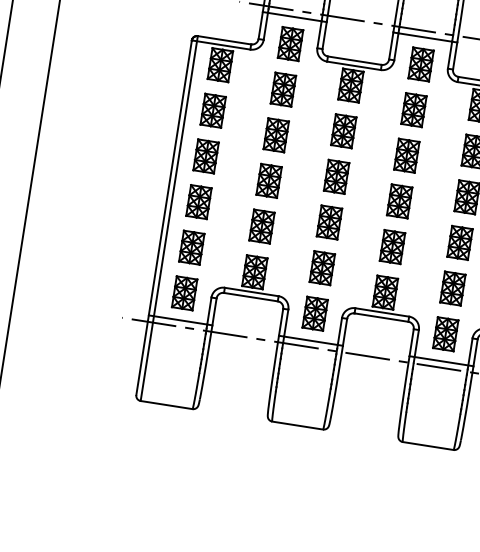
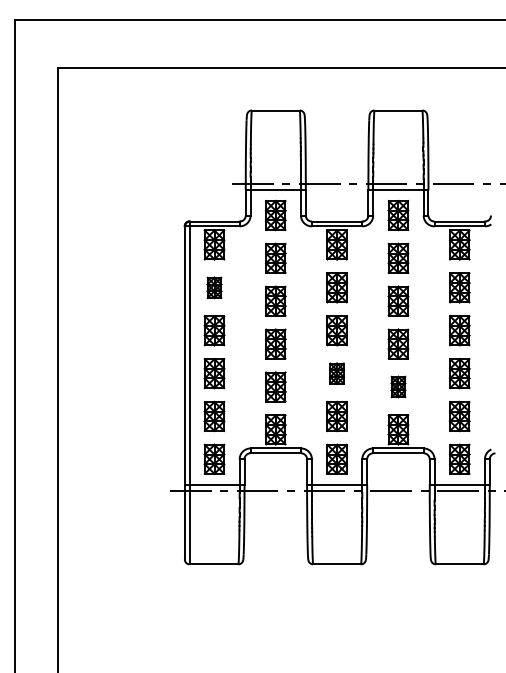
part: (213, 110) -> (214, 287), size x0.7
part: (328, 222) -> (336, 373), size x0.7
part: (392, 246) -> (398, 386), size x0.7

